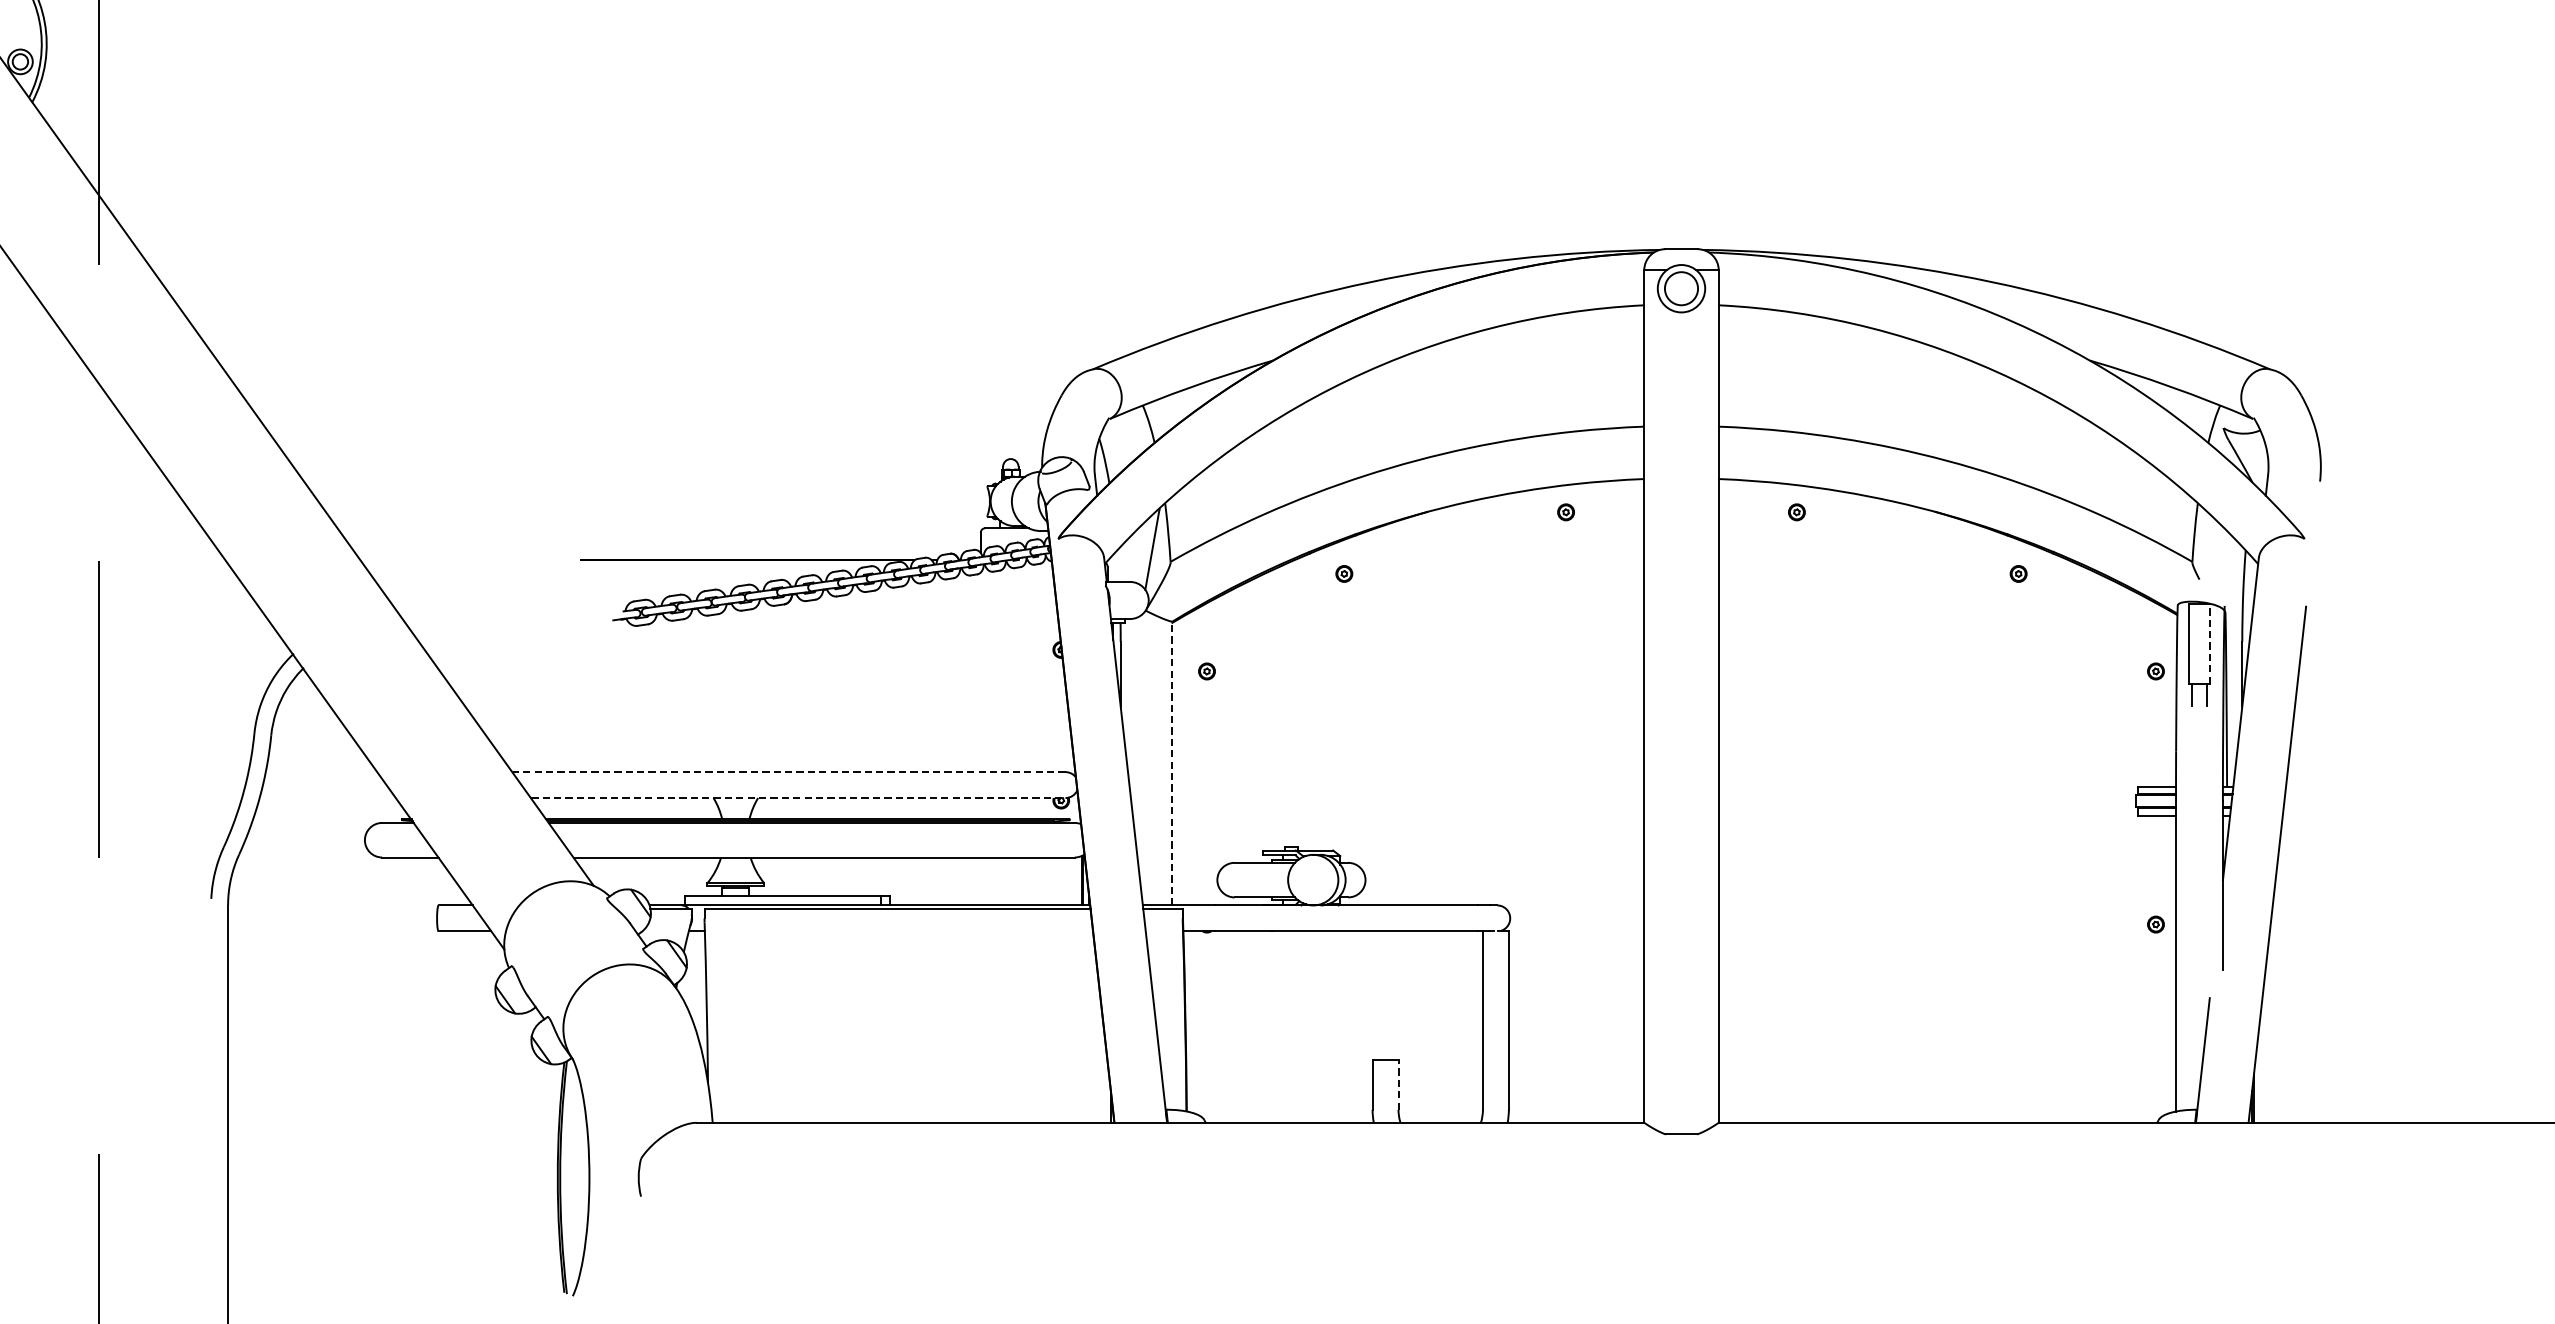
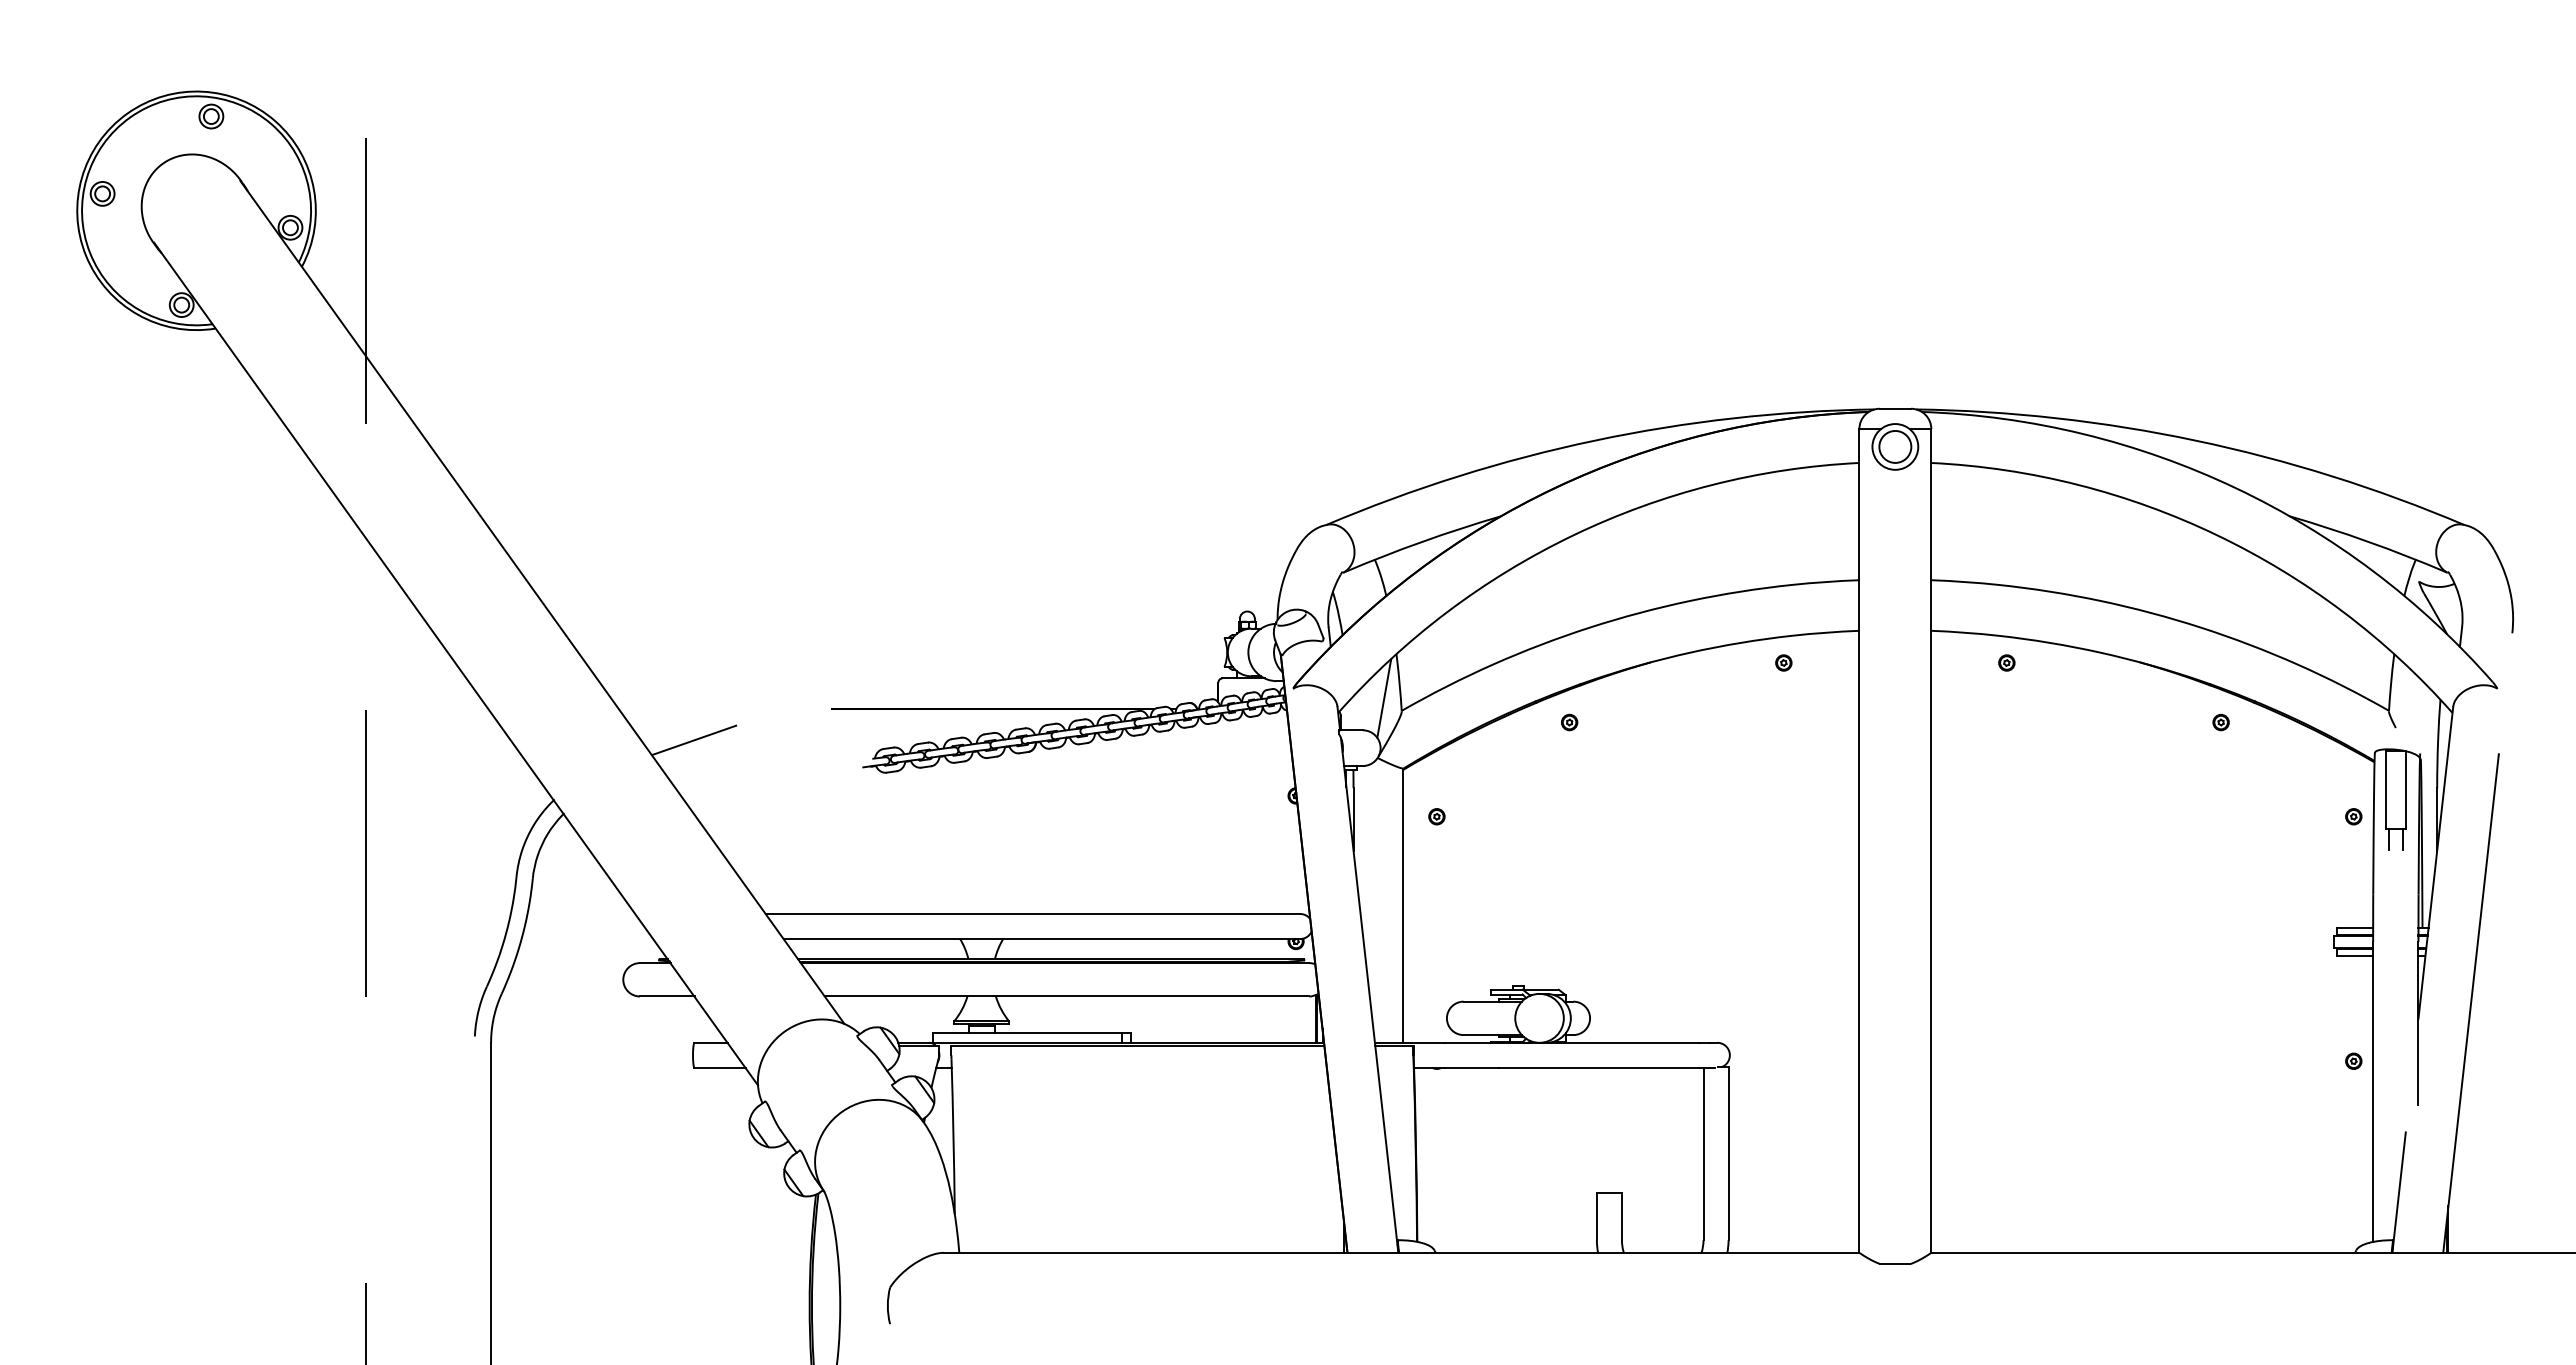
line: (438, 591) -> (694, 739), added
line: (2210, 643) -> (2406, 789), dashed -> solid
line: (1171, 764) -> (1402, 906), dashed -> solid
line: (789, 771) -> (1033, 913), dashed -> solid
line: (798, 798) -> (1042, 939), dashed -> solid
line: (1398, 1085) -> (1621, 1216), dashed -> solid

